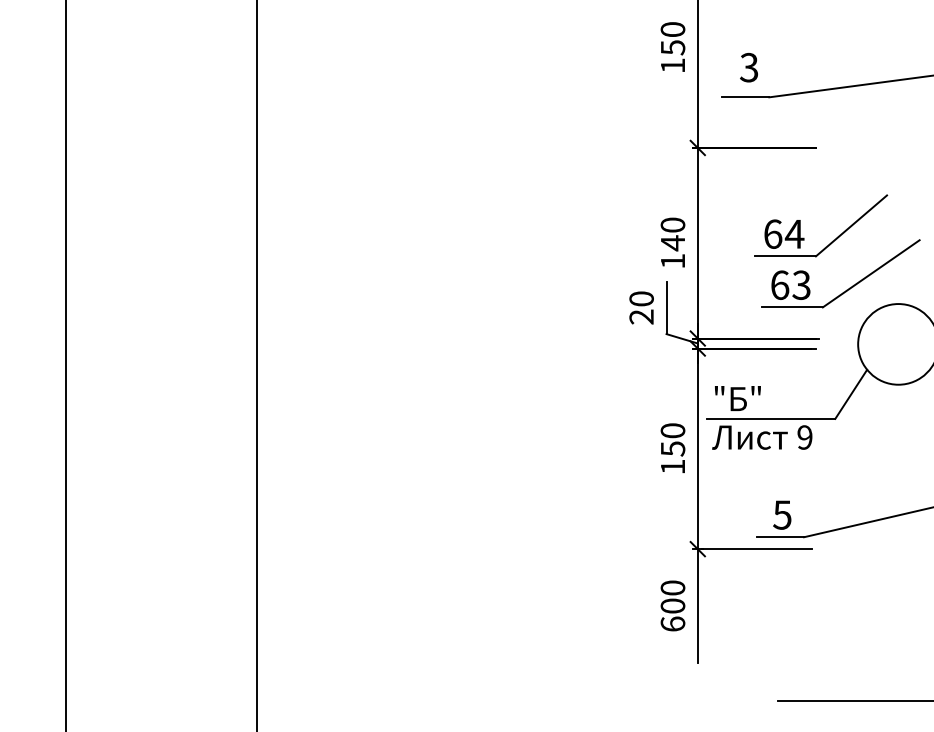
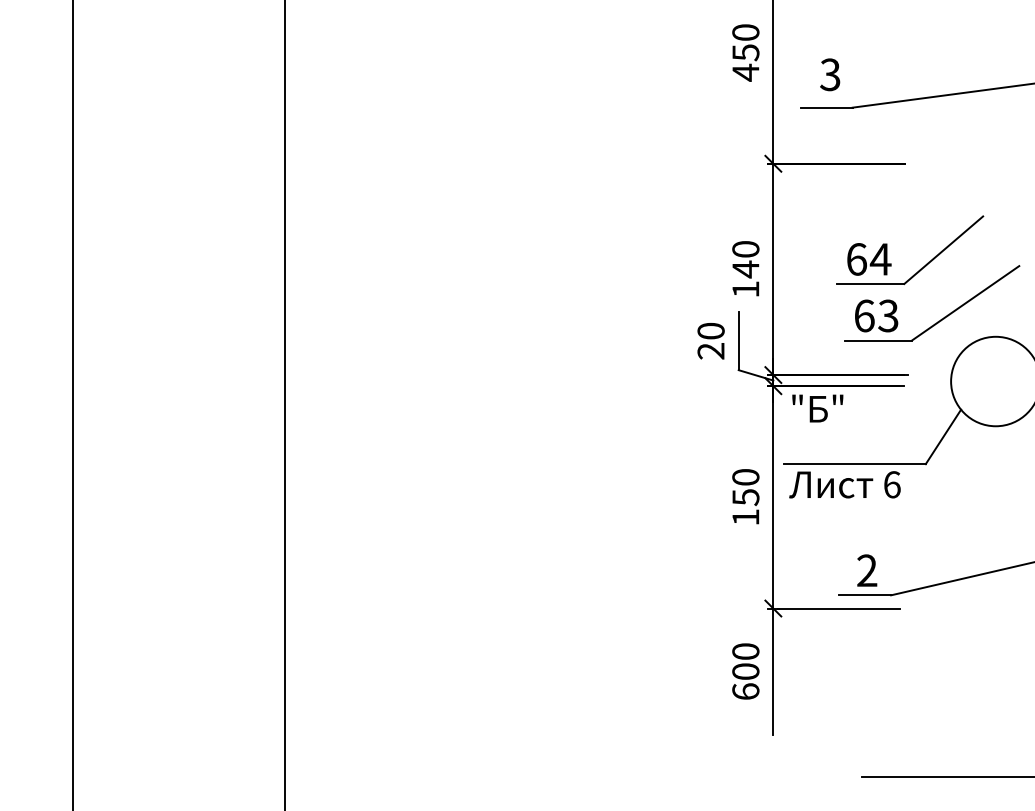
text: (672, 65) -> (745, 72), 150 -> 450
text: (737, 398) -> (817, 408), moved
text: (805, 437) -> (892, 484), 9 -> 6
text: (781, 514) -> (866, 570), 5 -> 2

